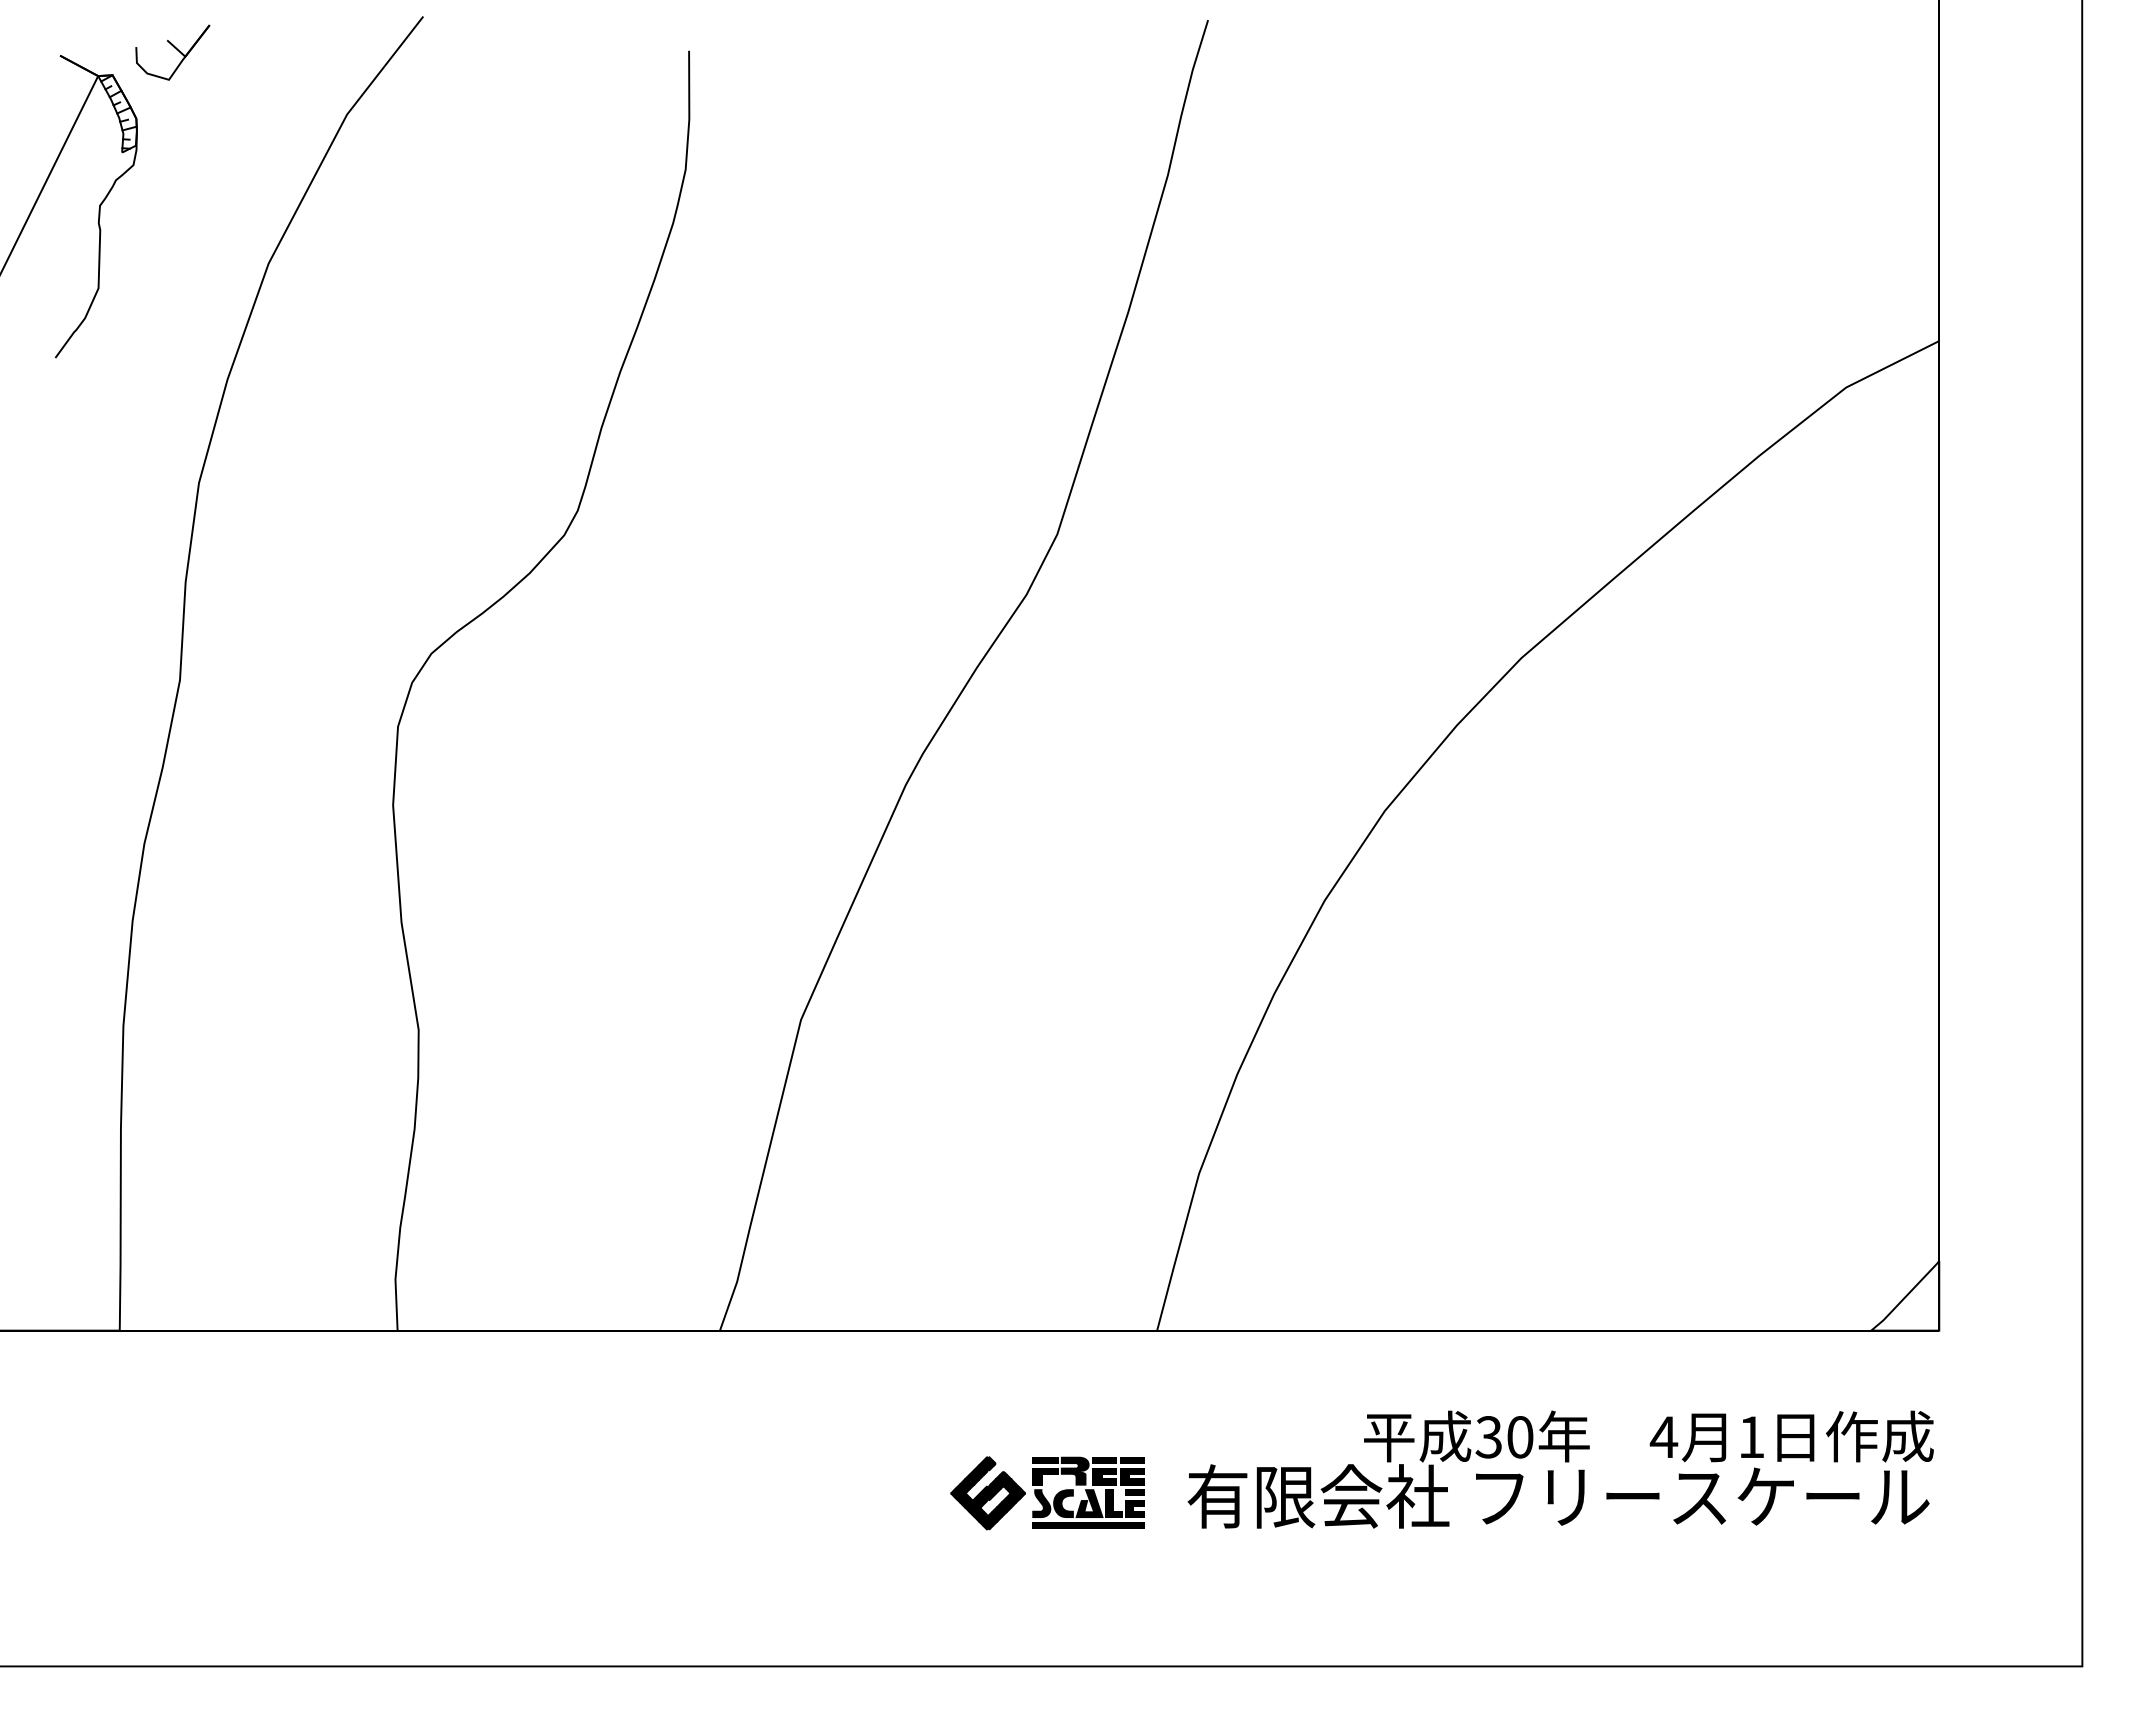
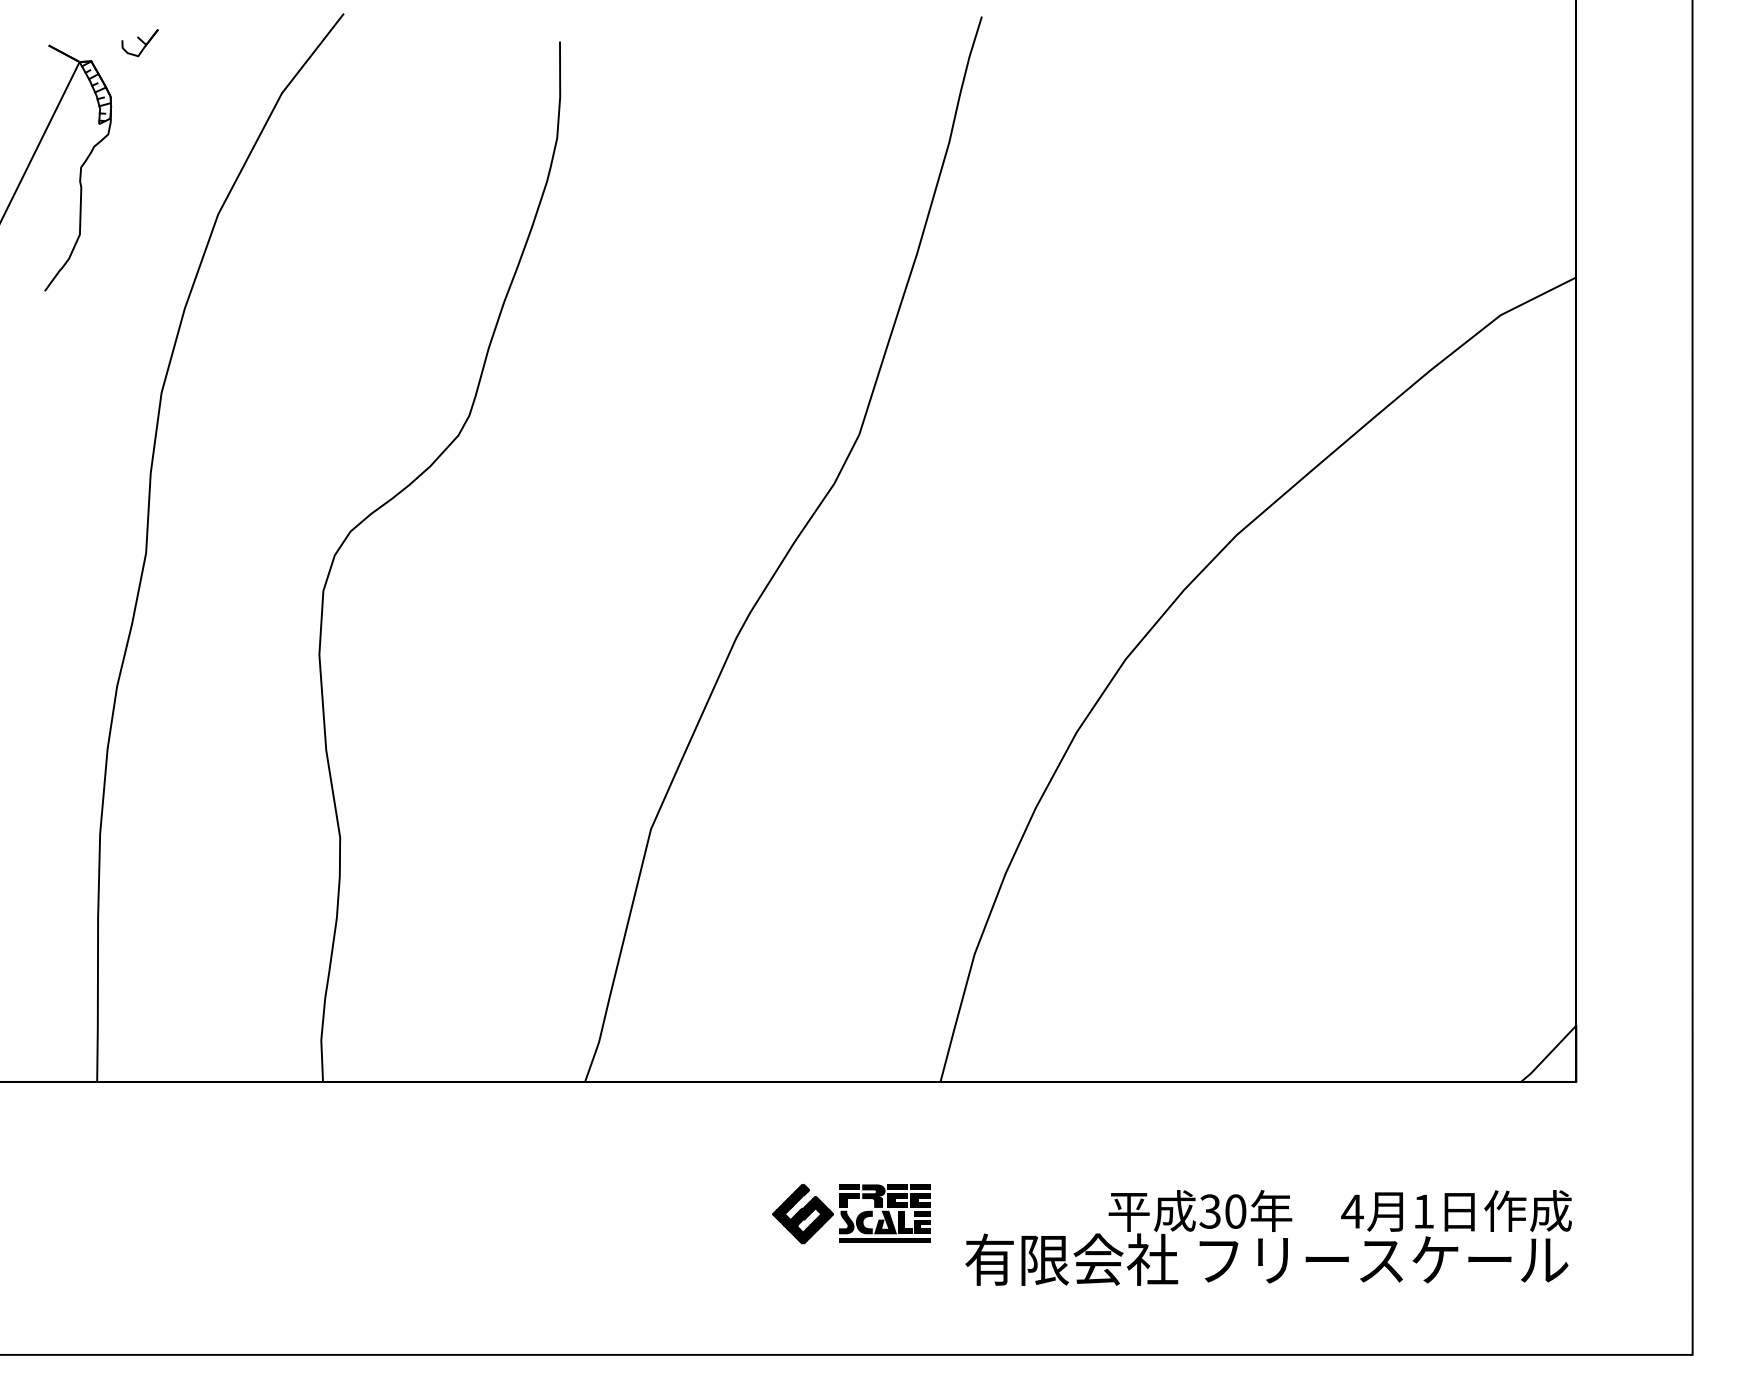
part: (171, 52) -> (139, 42), size x0.6
text: (1560, 1469) -> (1268, 1237), moved

